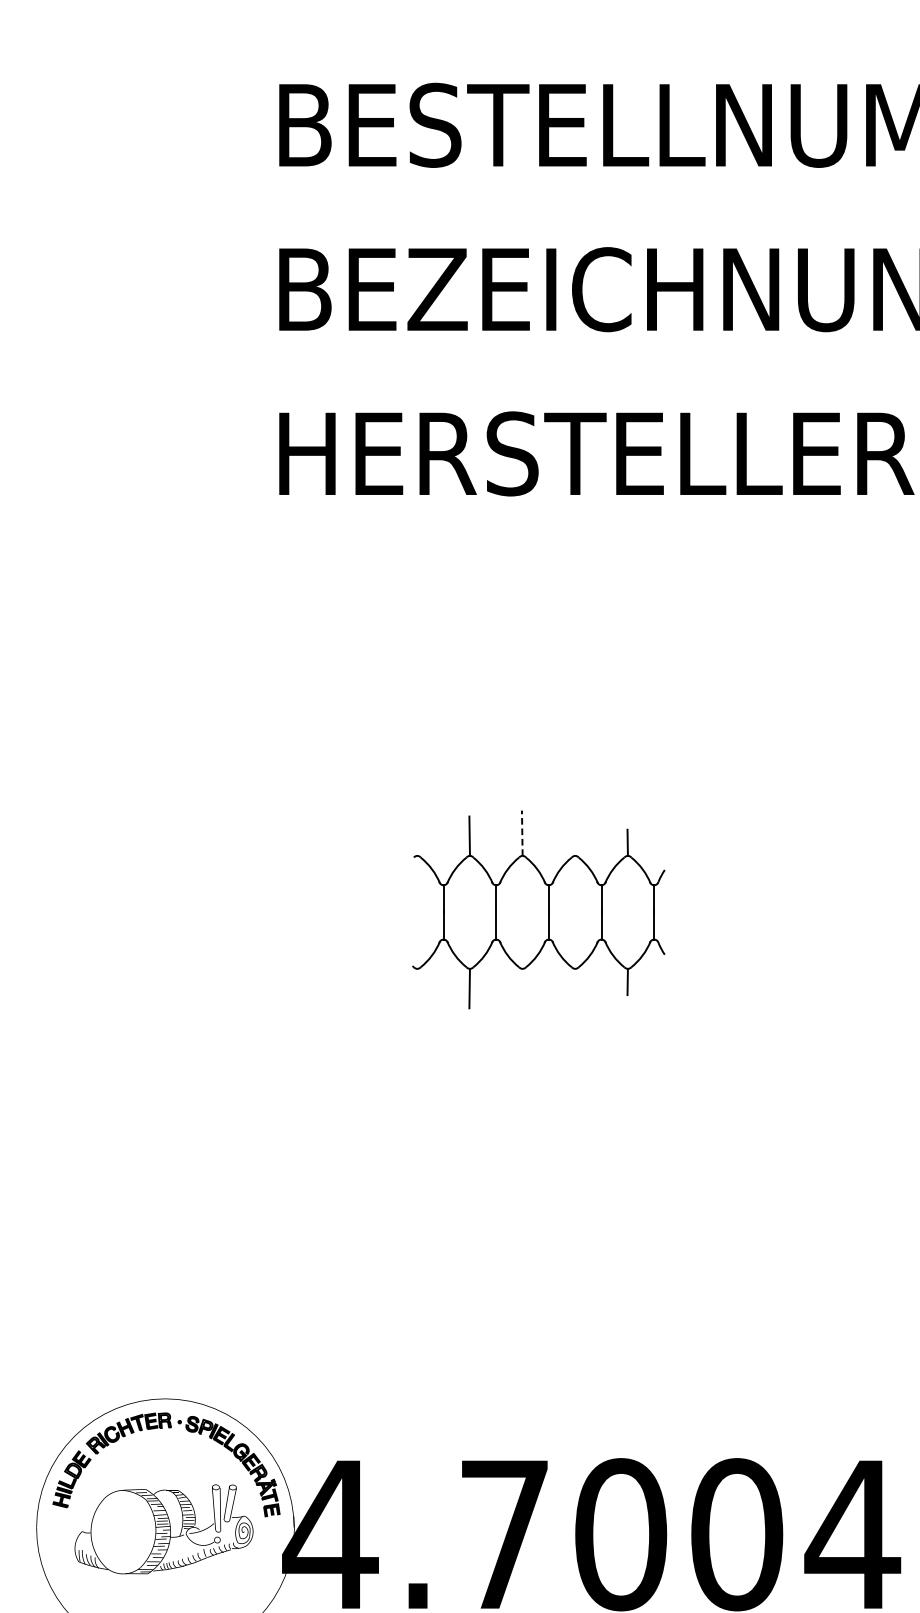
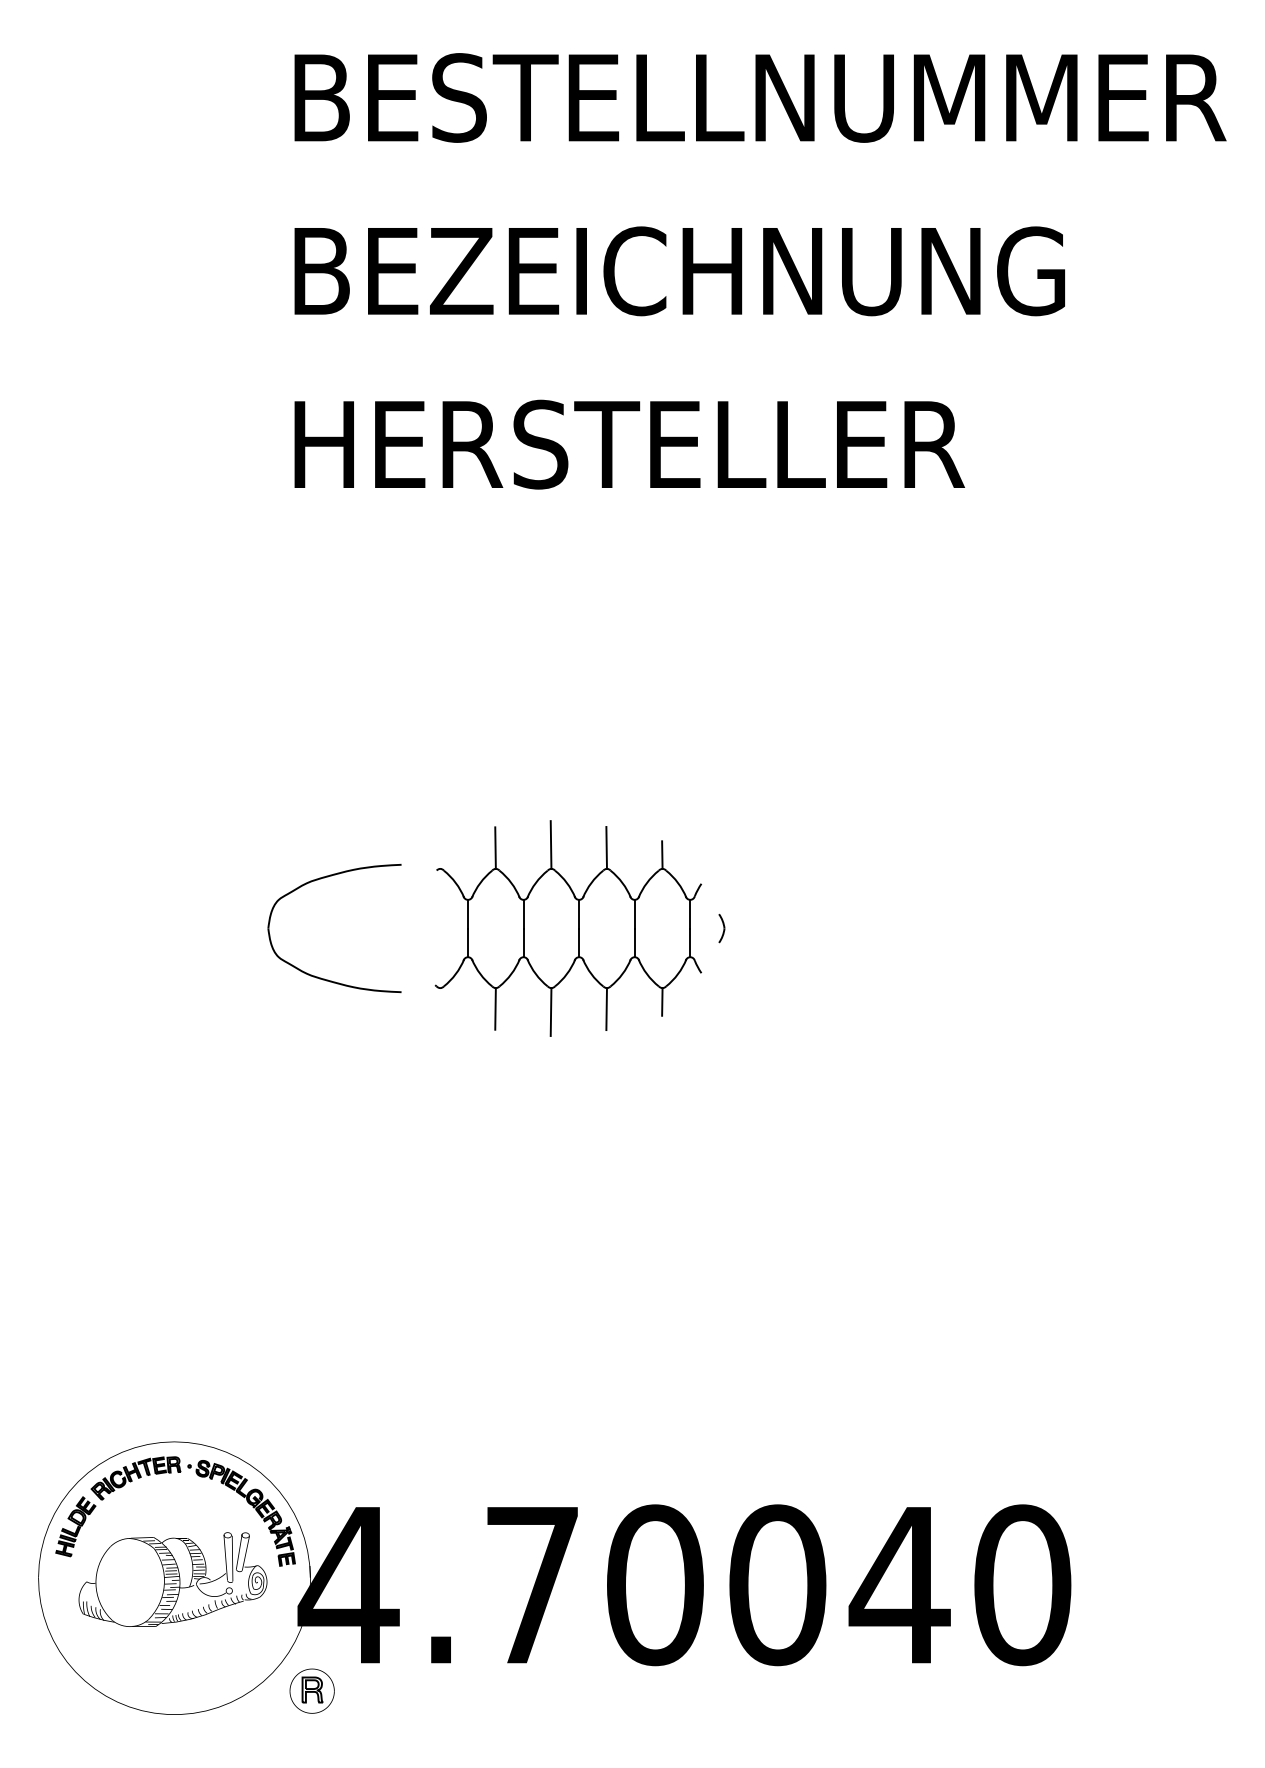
line: (522, 833) -> (551, 845), dashed -> solid
line: (574, 835) -> (606, 847), added
part: (304, 865) -> (321, 879), added
part: (683, 912) -> (721, 928), added
line: (574, 989) -> (606, 1009), added
line: (521, 991) -> (550, 1011), added

